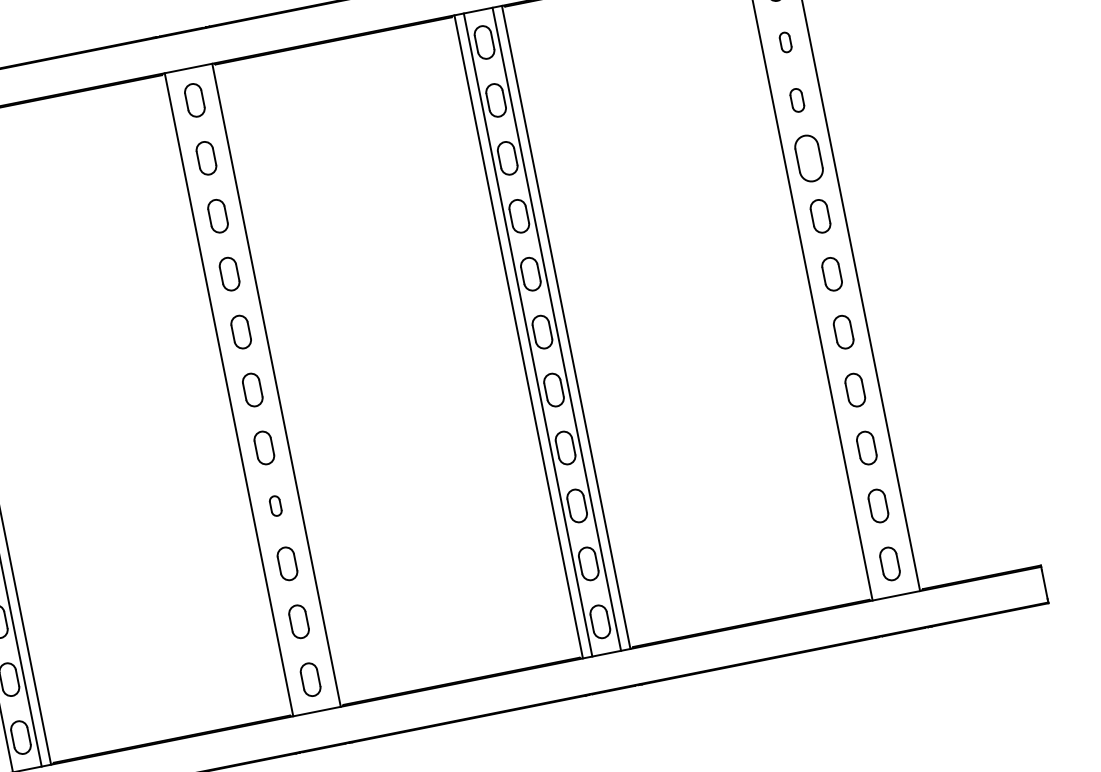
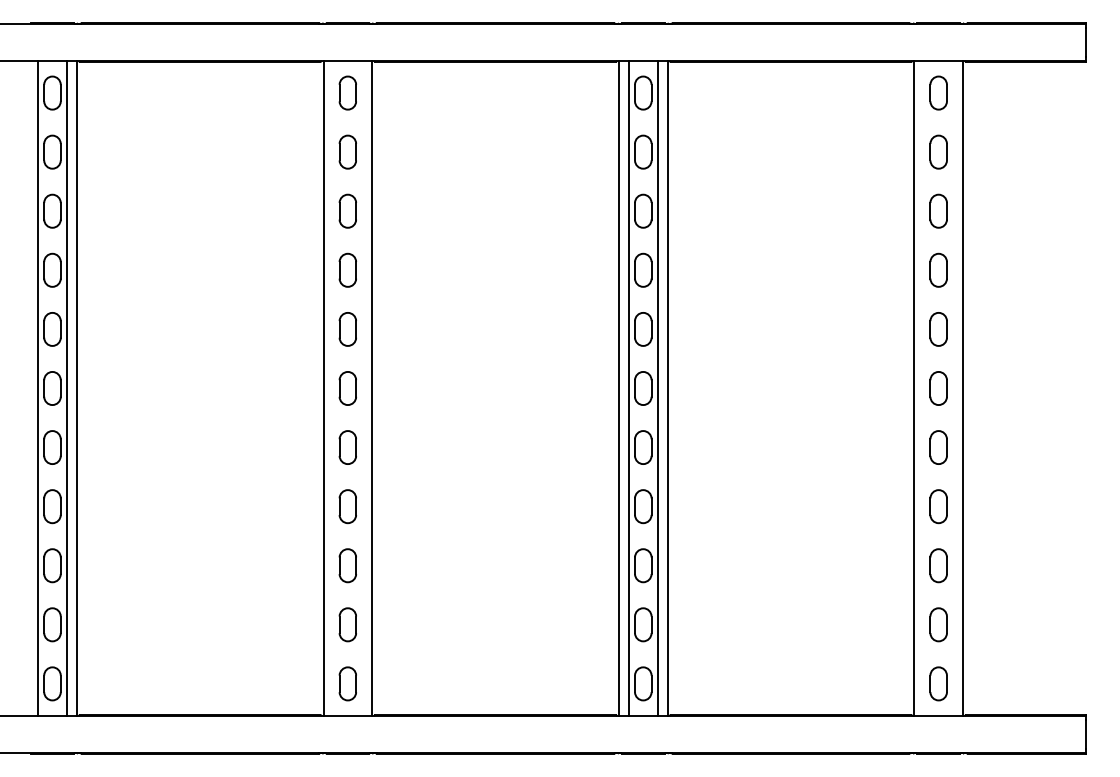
part: (785, 41) -> (938, 151), size x1.67
part: (797, 99) -> (938, 210), size x1.43
part: (808, 157) -> (938, 269), size x0.71
part: (275, 505) -> (347, 506), size x1.67

